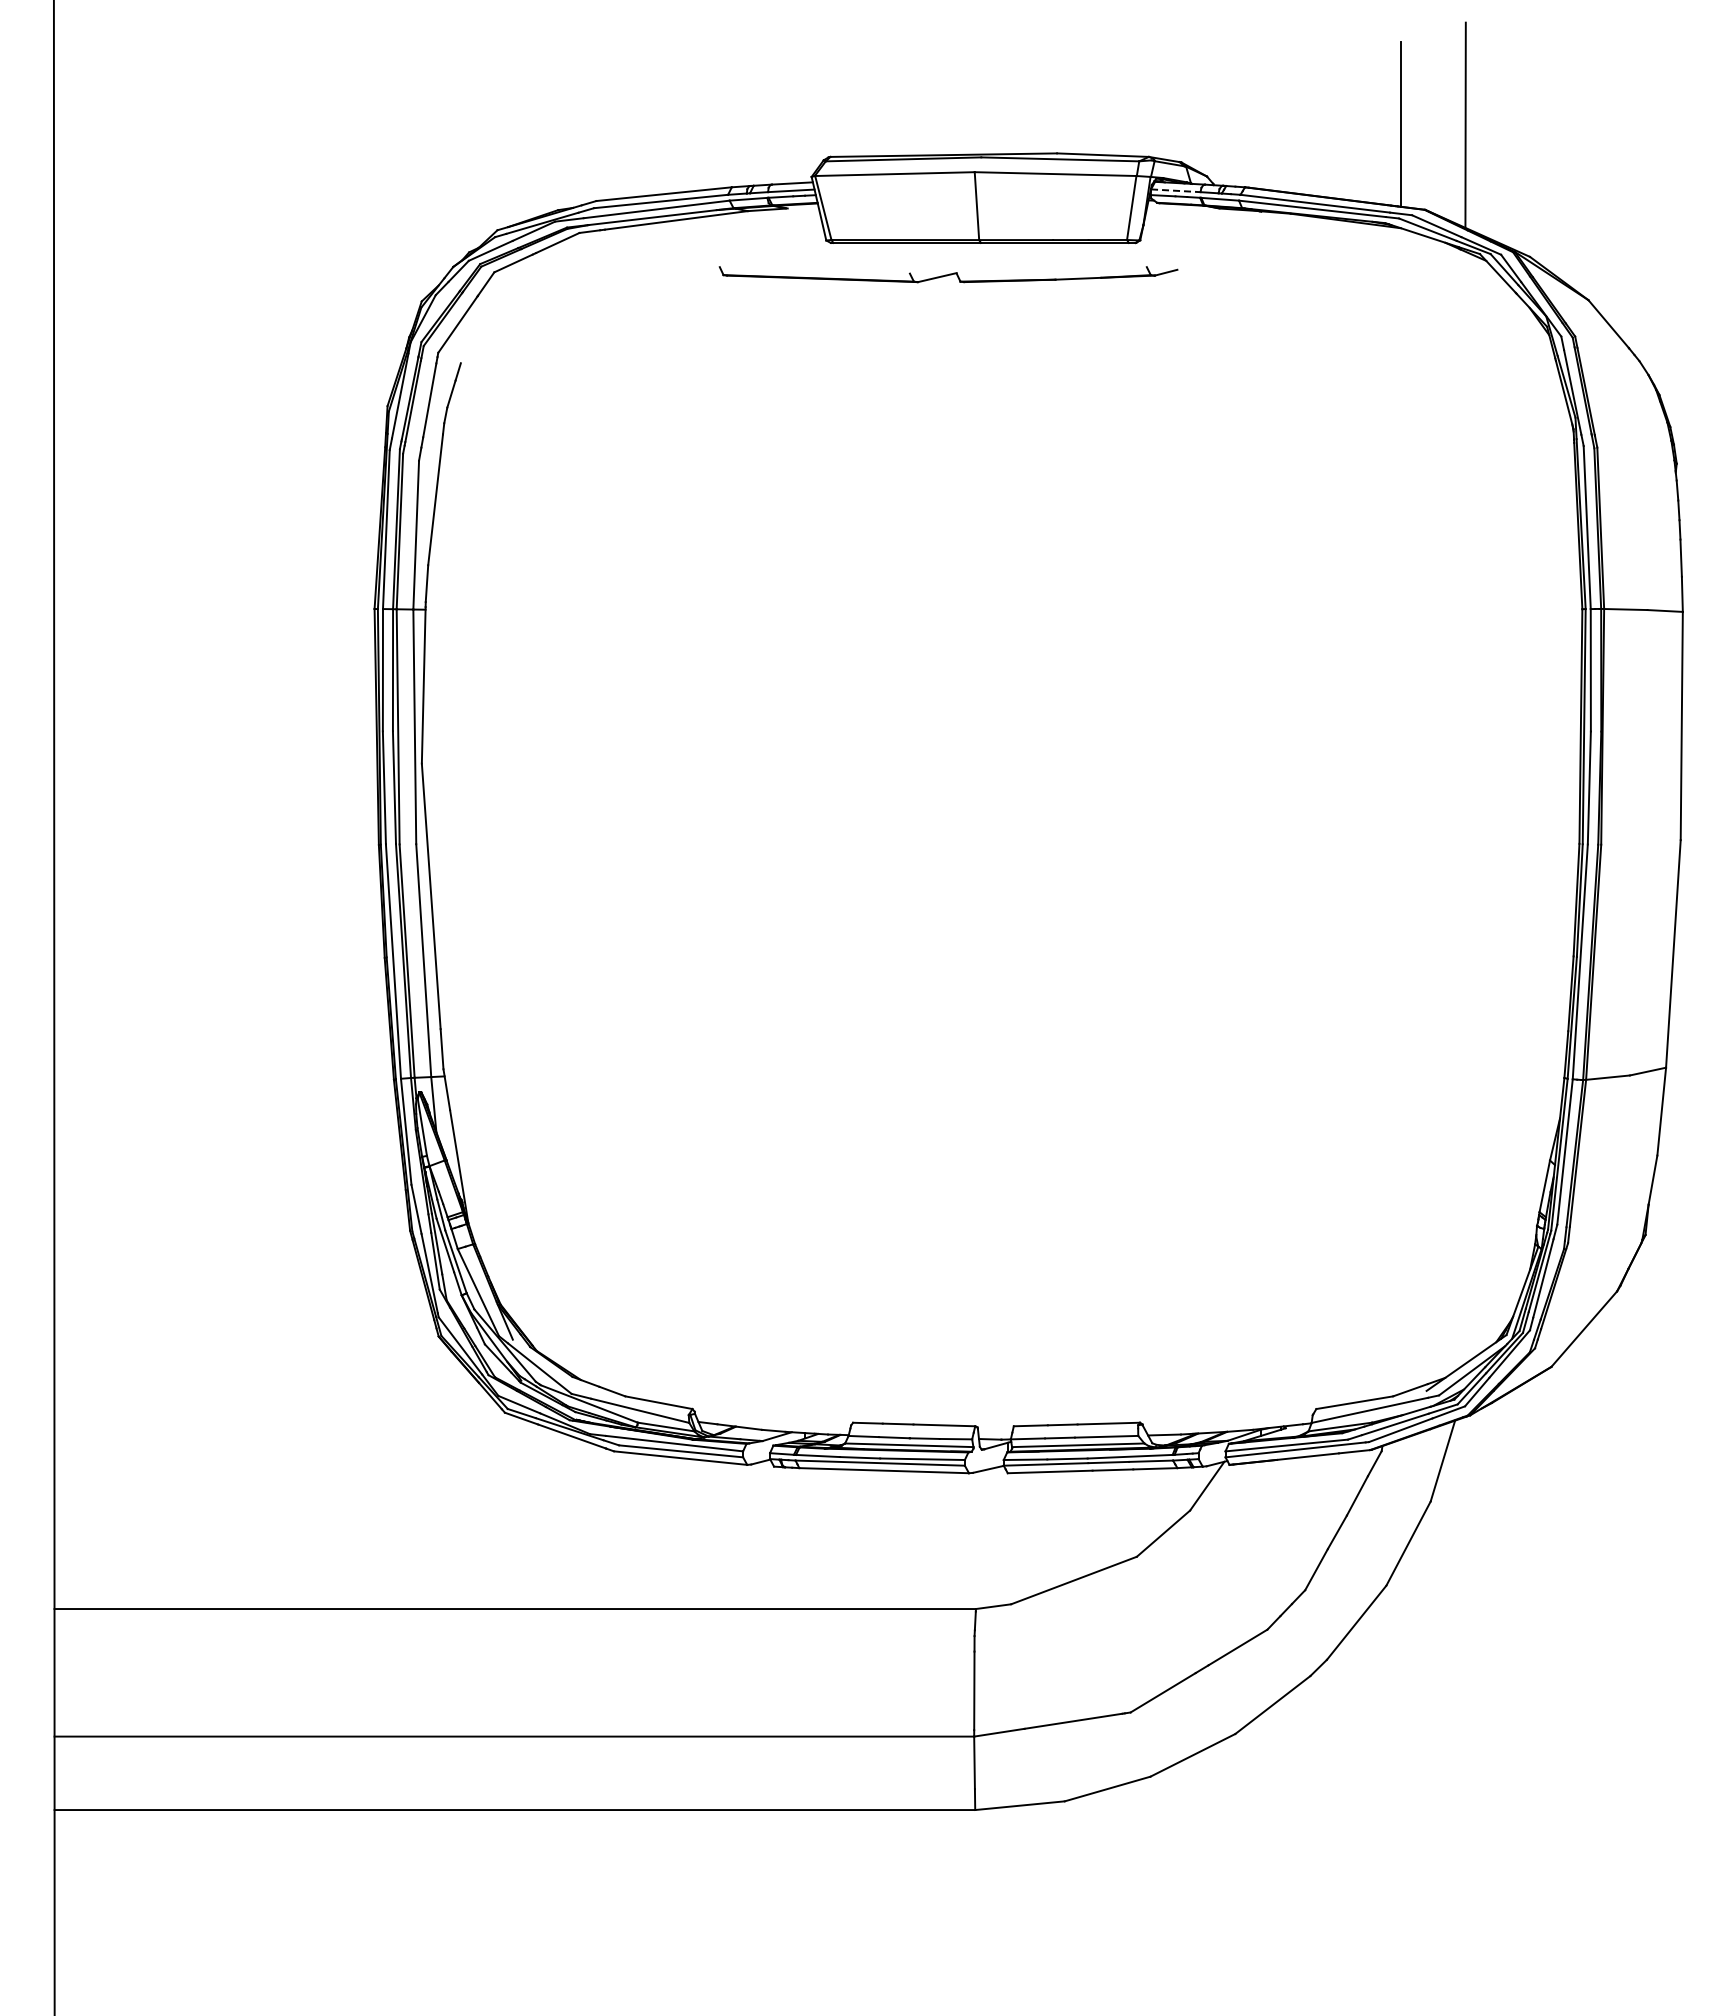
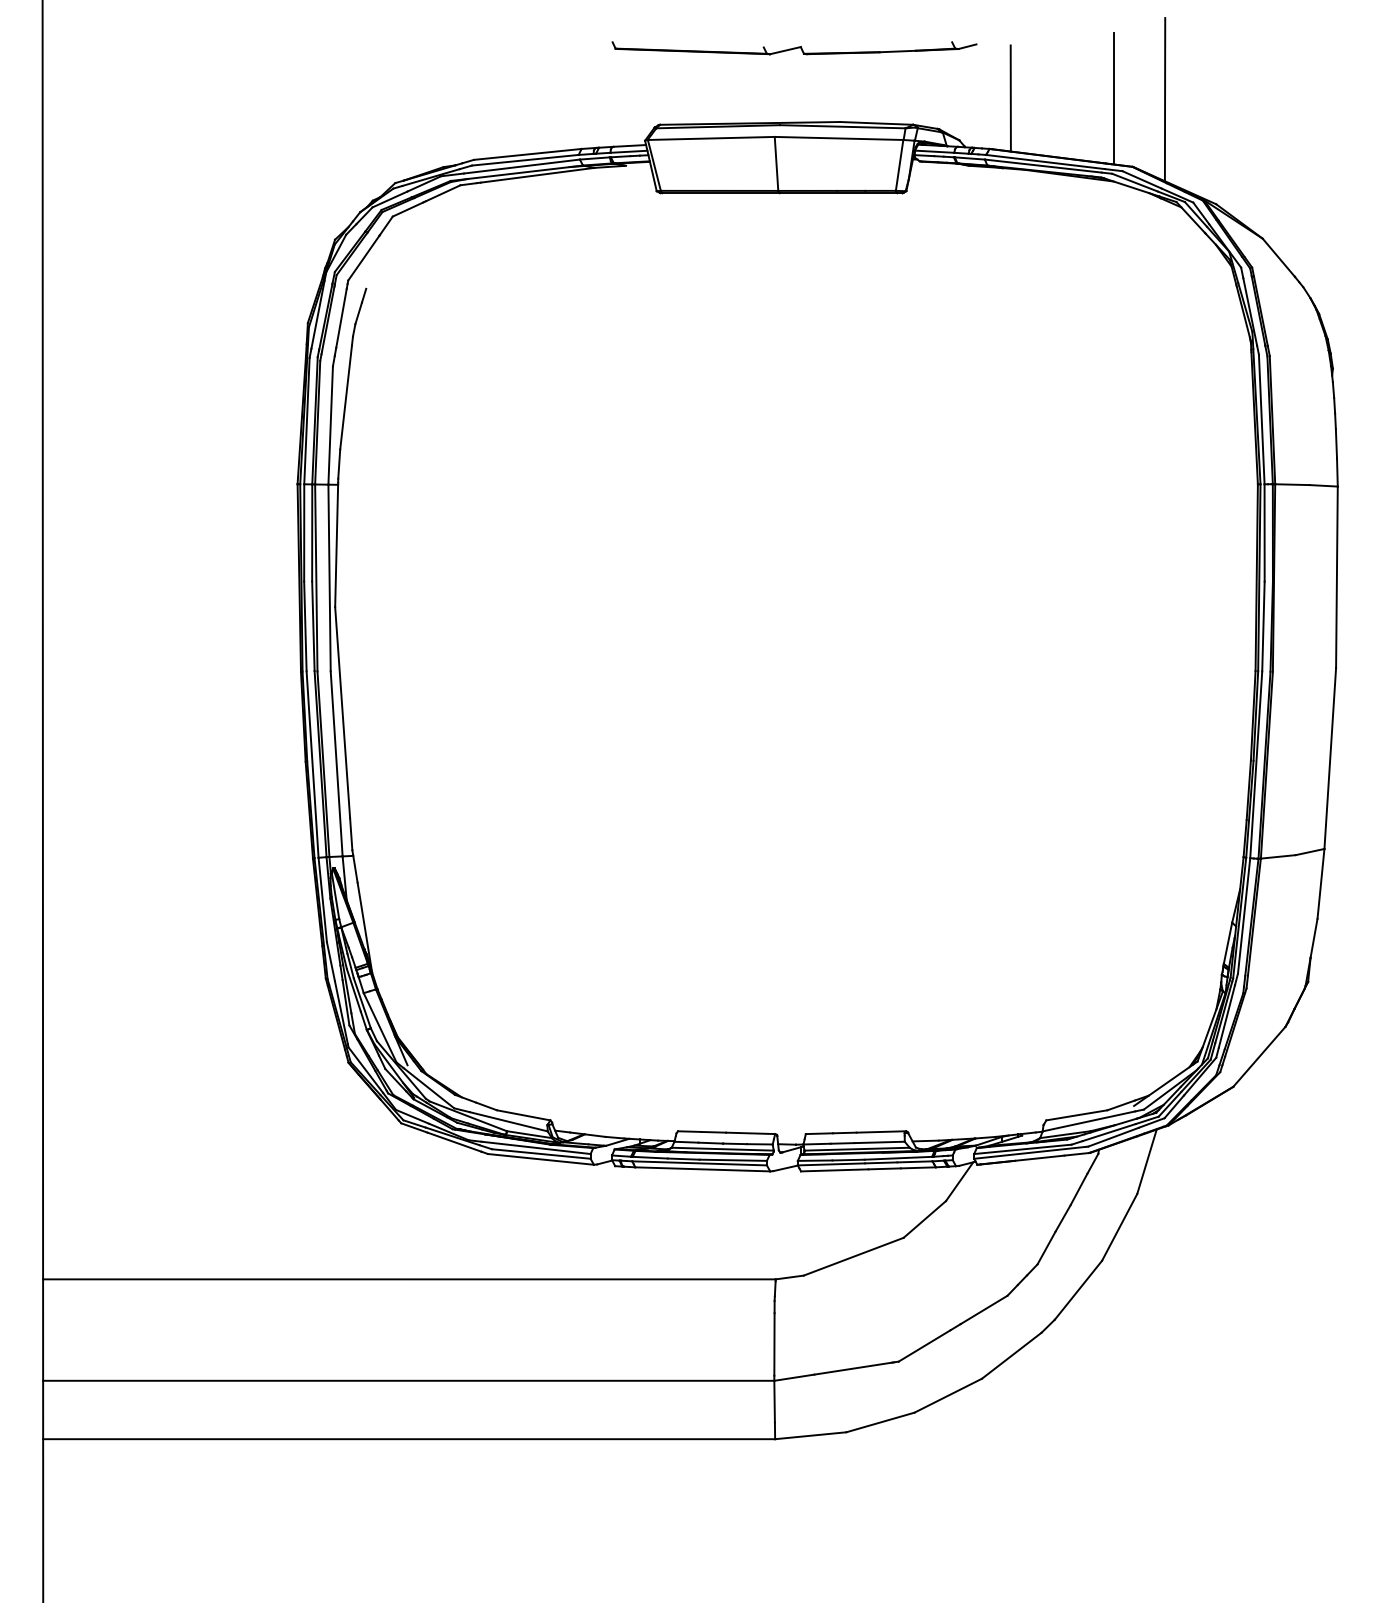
line: (1271, 123) -> (1010, 98), added
line: (1175, 190) -> (934, 151), dashed -> solid
part: (948, 274) -> (794, 48), moved

